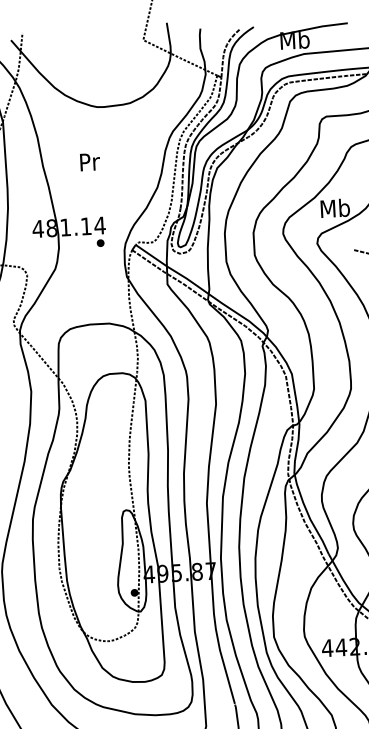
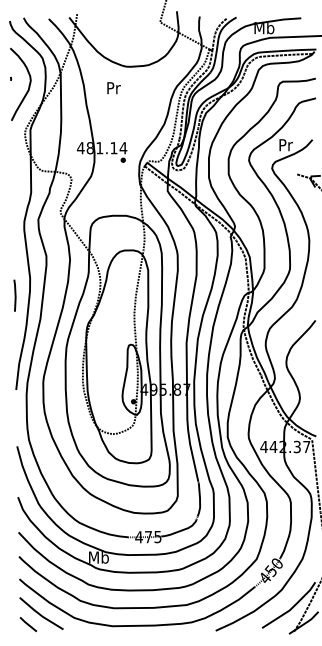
text: (89, 162) -> (113, 88), moved
text: (334, 207) -> (285, 144), Mb -> Pr

